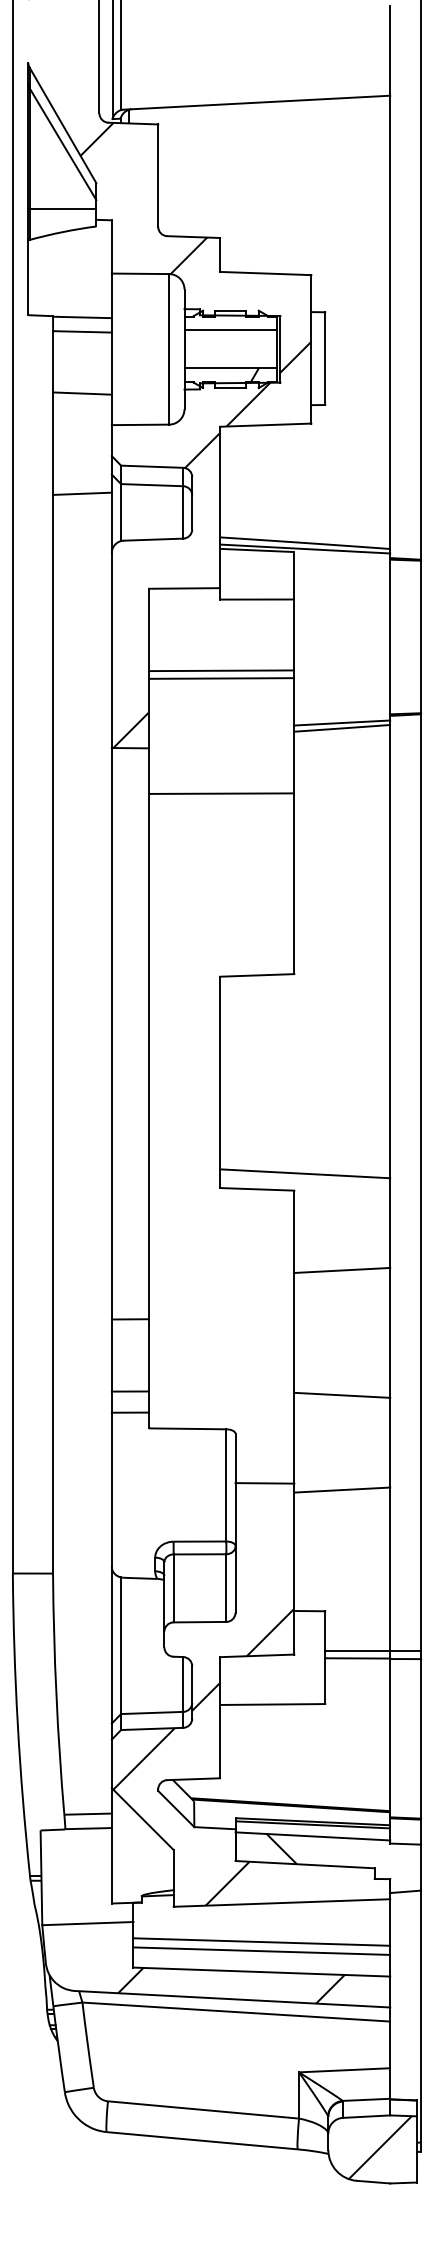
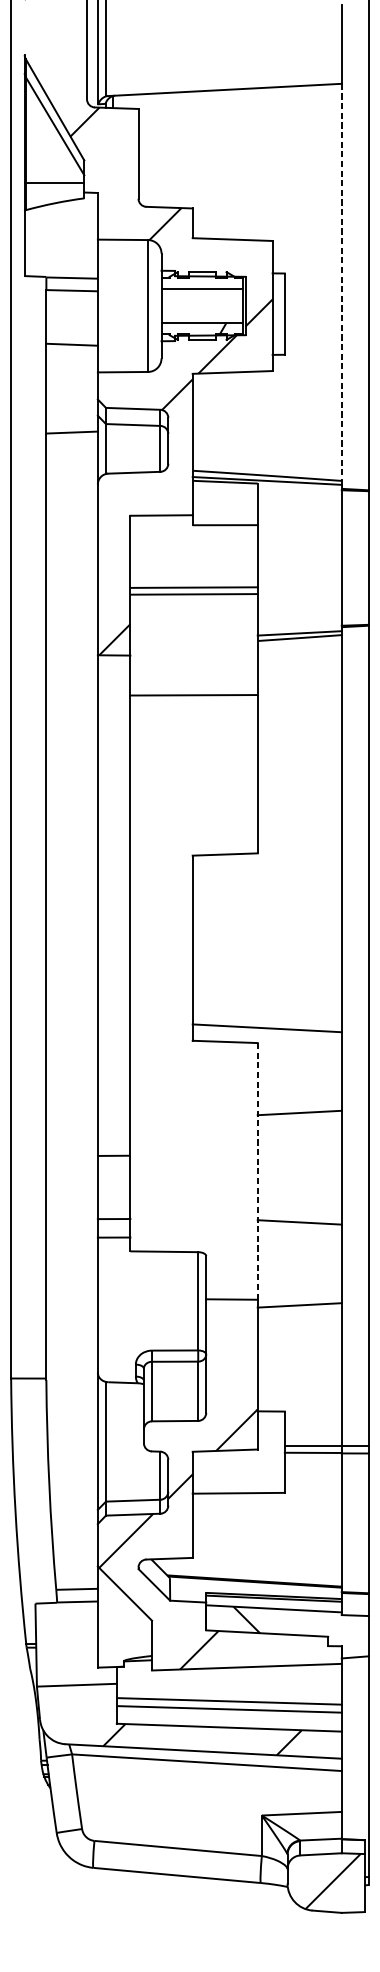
line: (390, 322) -> (342, 282), solid -> dashed
line: (294, 1336) -> (257, 1170), solid -> dashed

